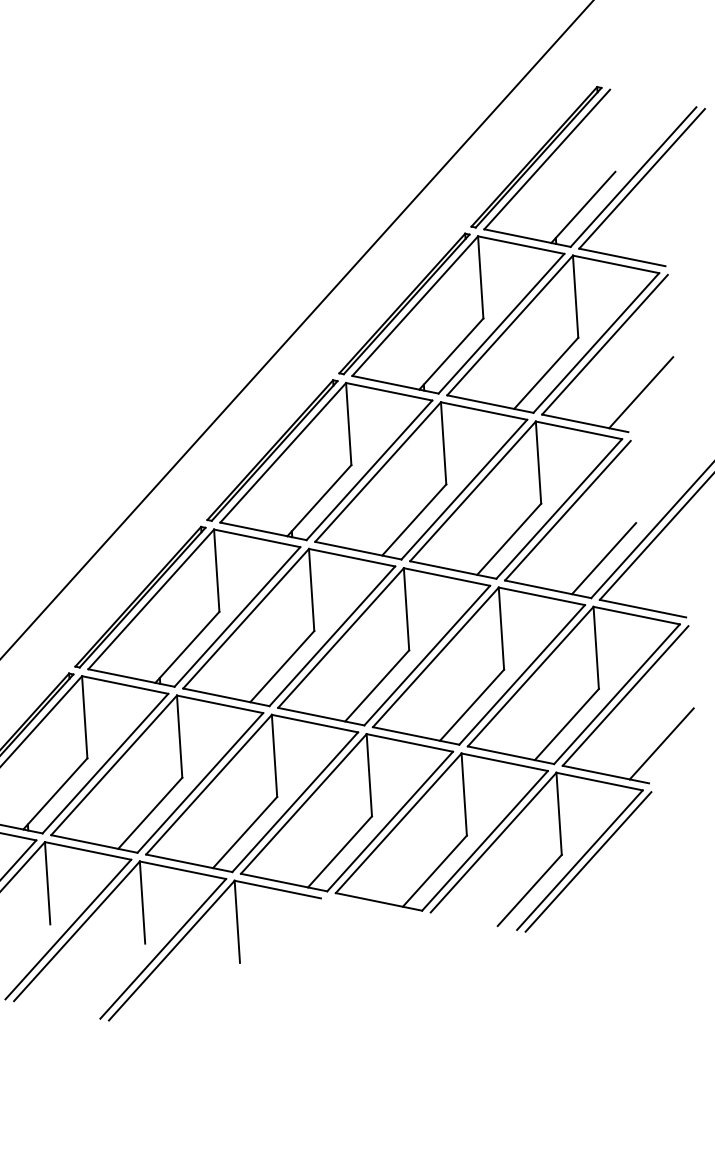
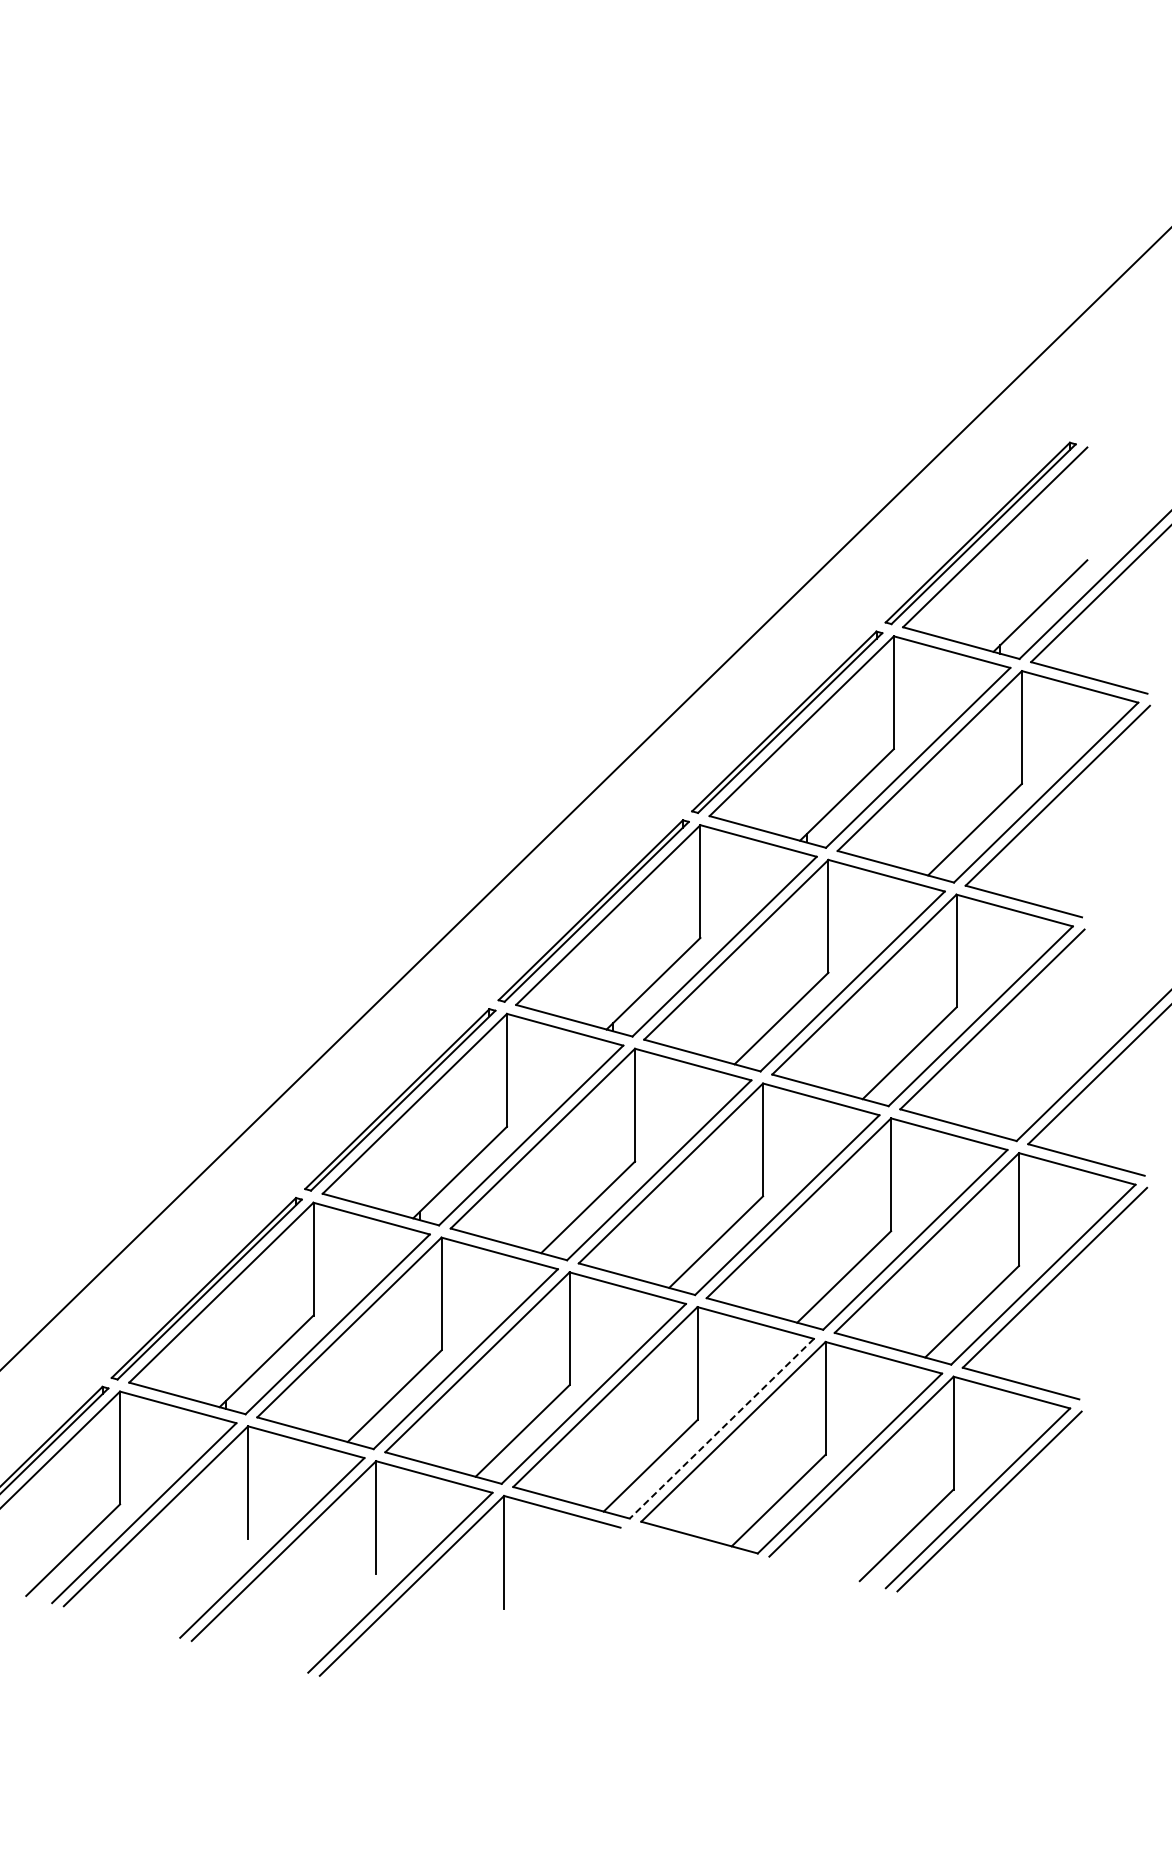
line: (640, 392) -> (1102, 864), removed
line: (603, 558) -> (1037, 1087), removed
line: (662, 743) -> (1100, 1346), removed
line: (389, 821) -> (721, 1428), solid -> dashed

